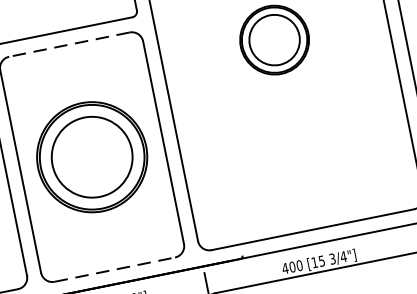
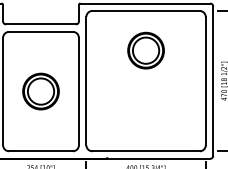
line: (70, 43) -> (41, 31), dashed -> solid
part: (91, 157) -> (40, 91), size x0.62
line: (115, 269) -> (41, 151), dashed -> solid

